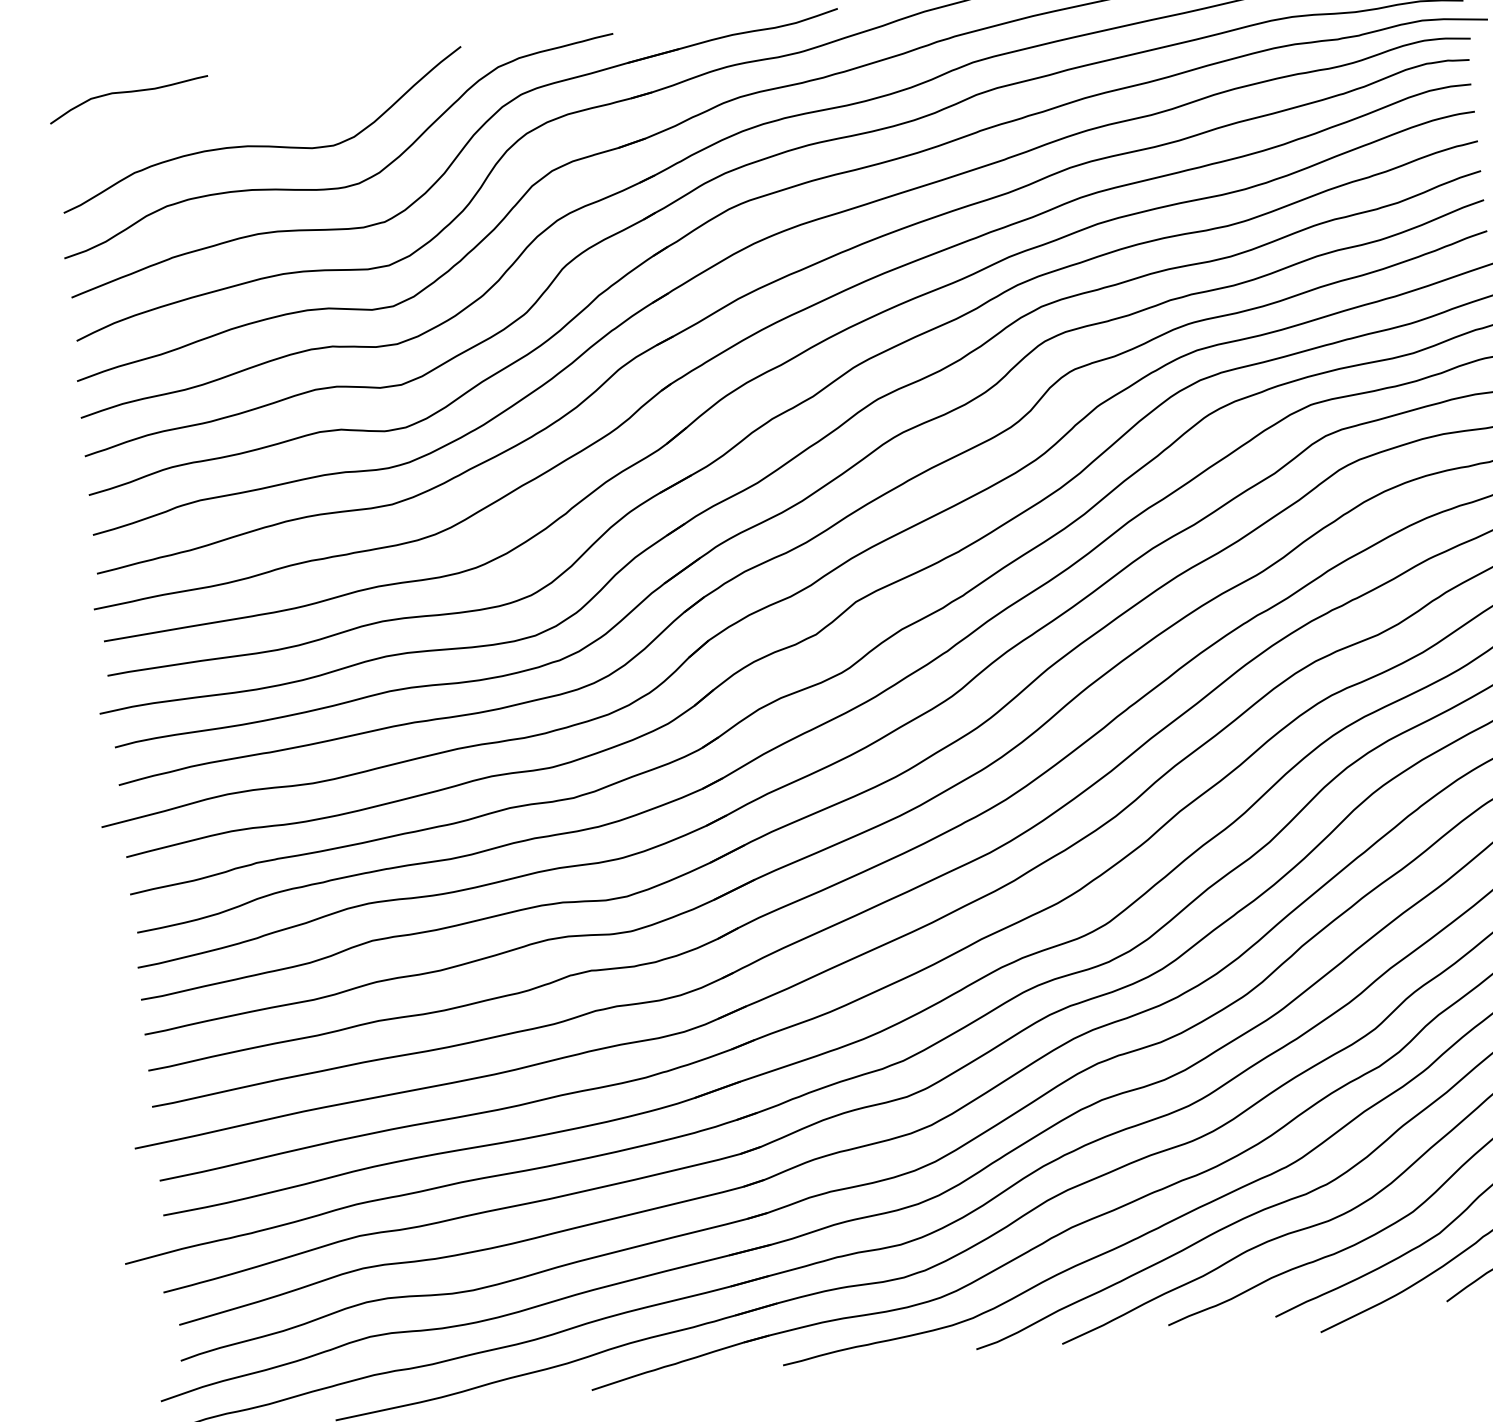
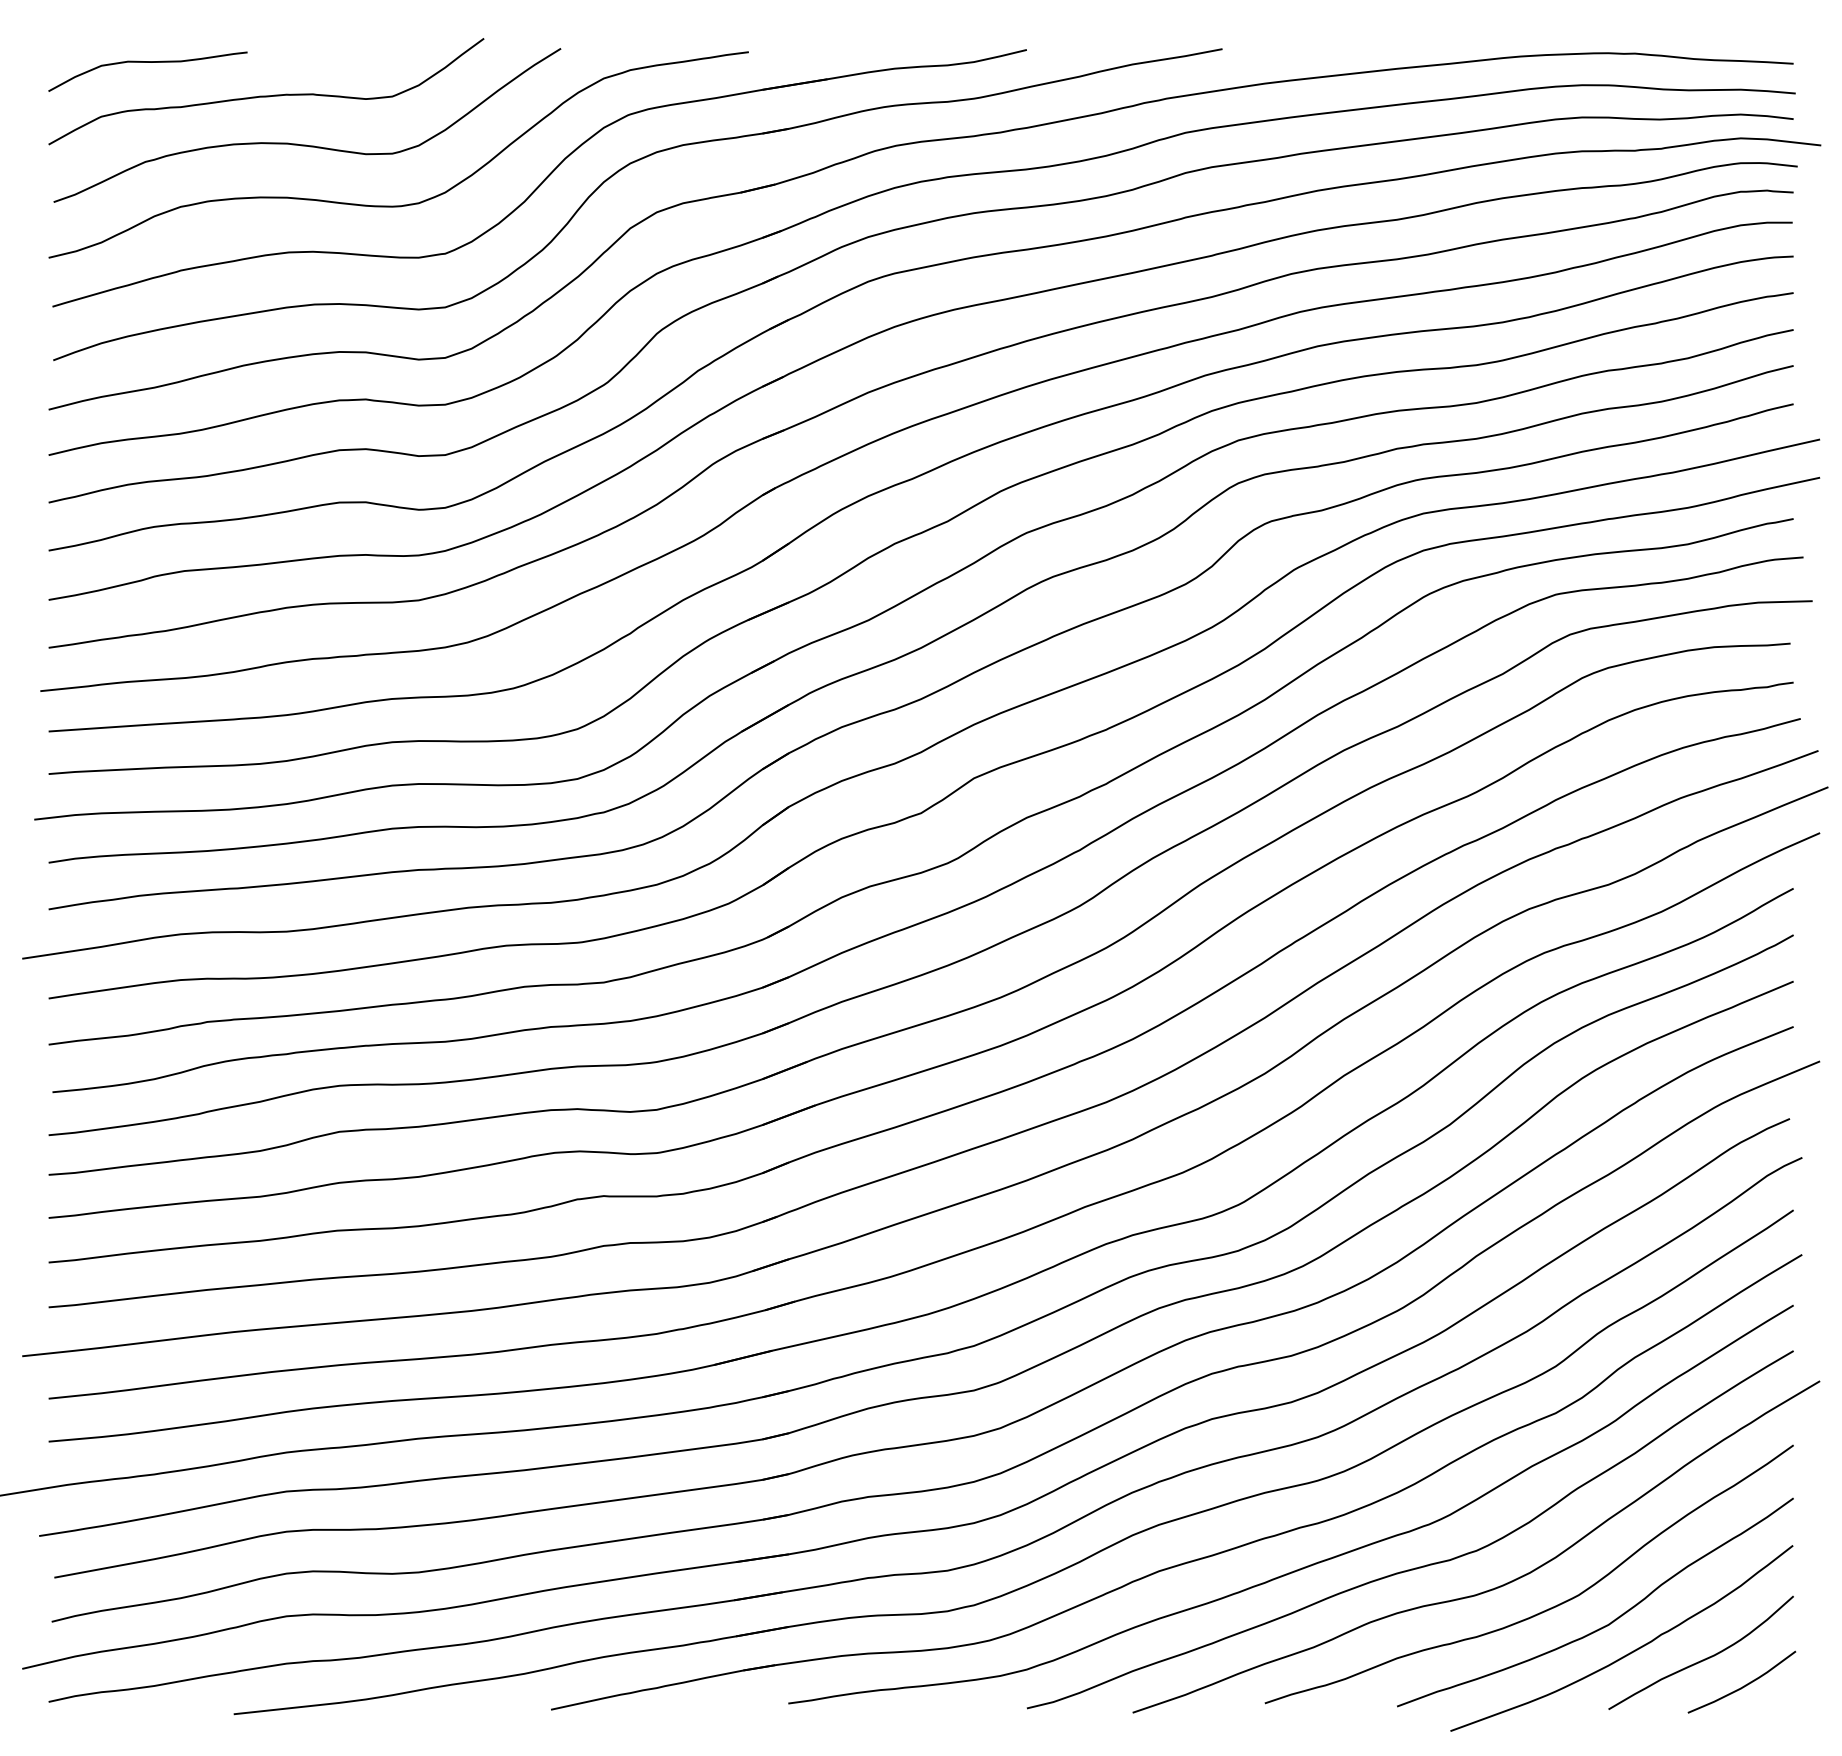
curve: (226, 109) -> (266, 95), added

